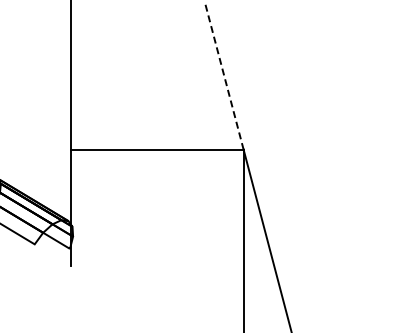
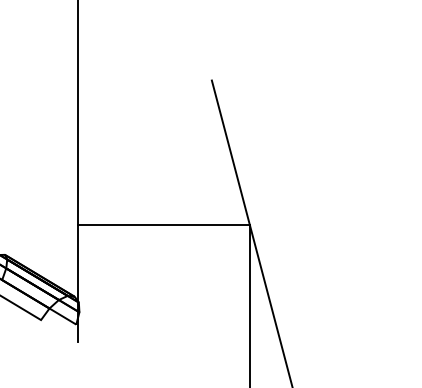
line: (224, 76) -> (230, 152), dashed -> solid

